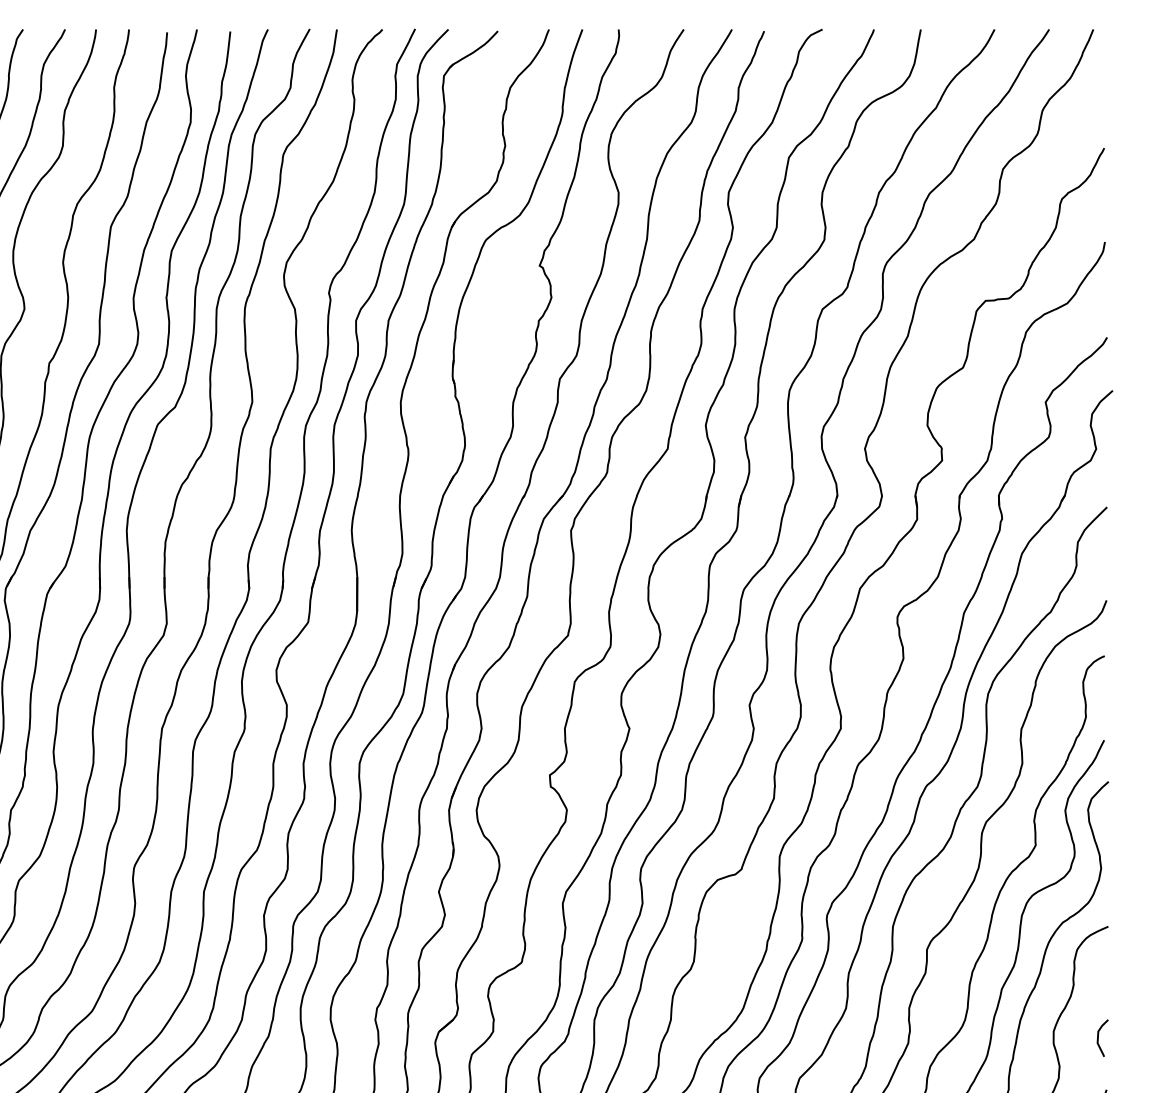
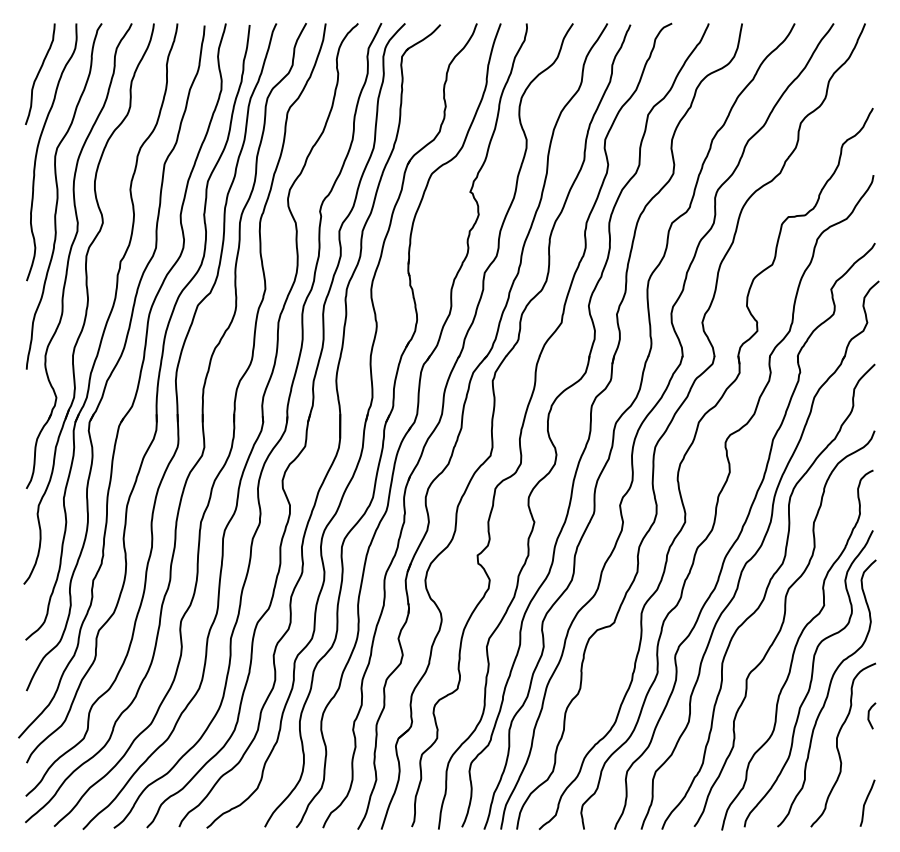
curve: (1099, 1037) -> (869, 715), moved

